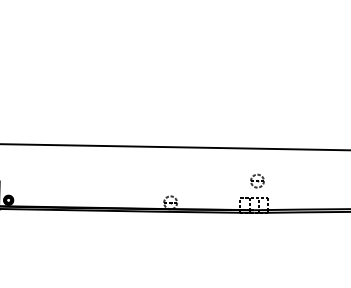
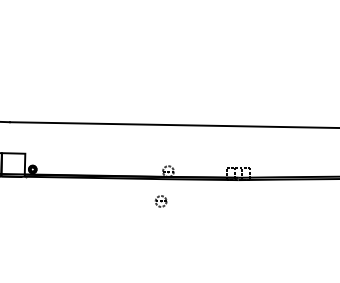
part: (256, 181) -> (160, 201), moved

